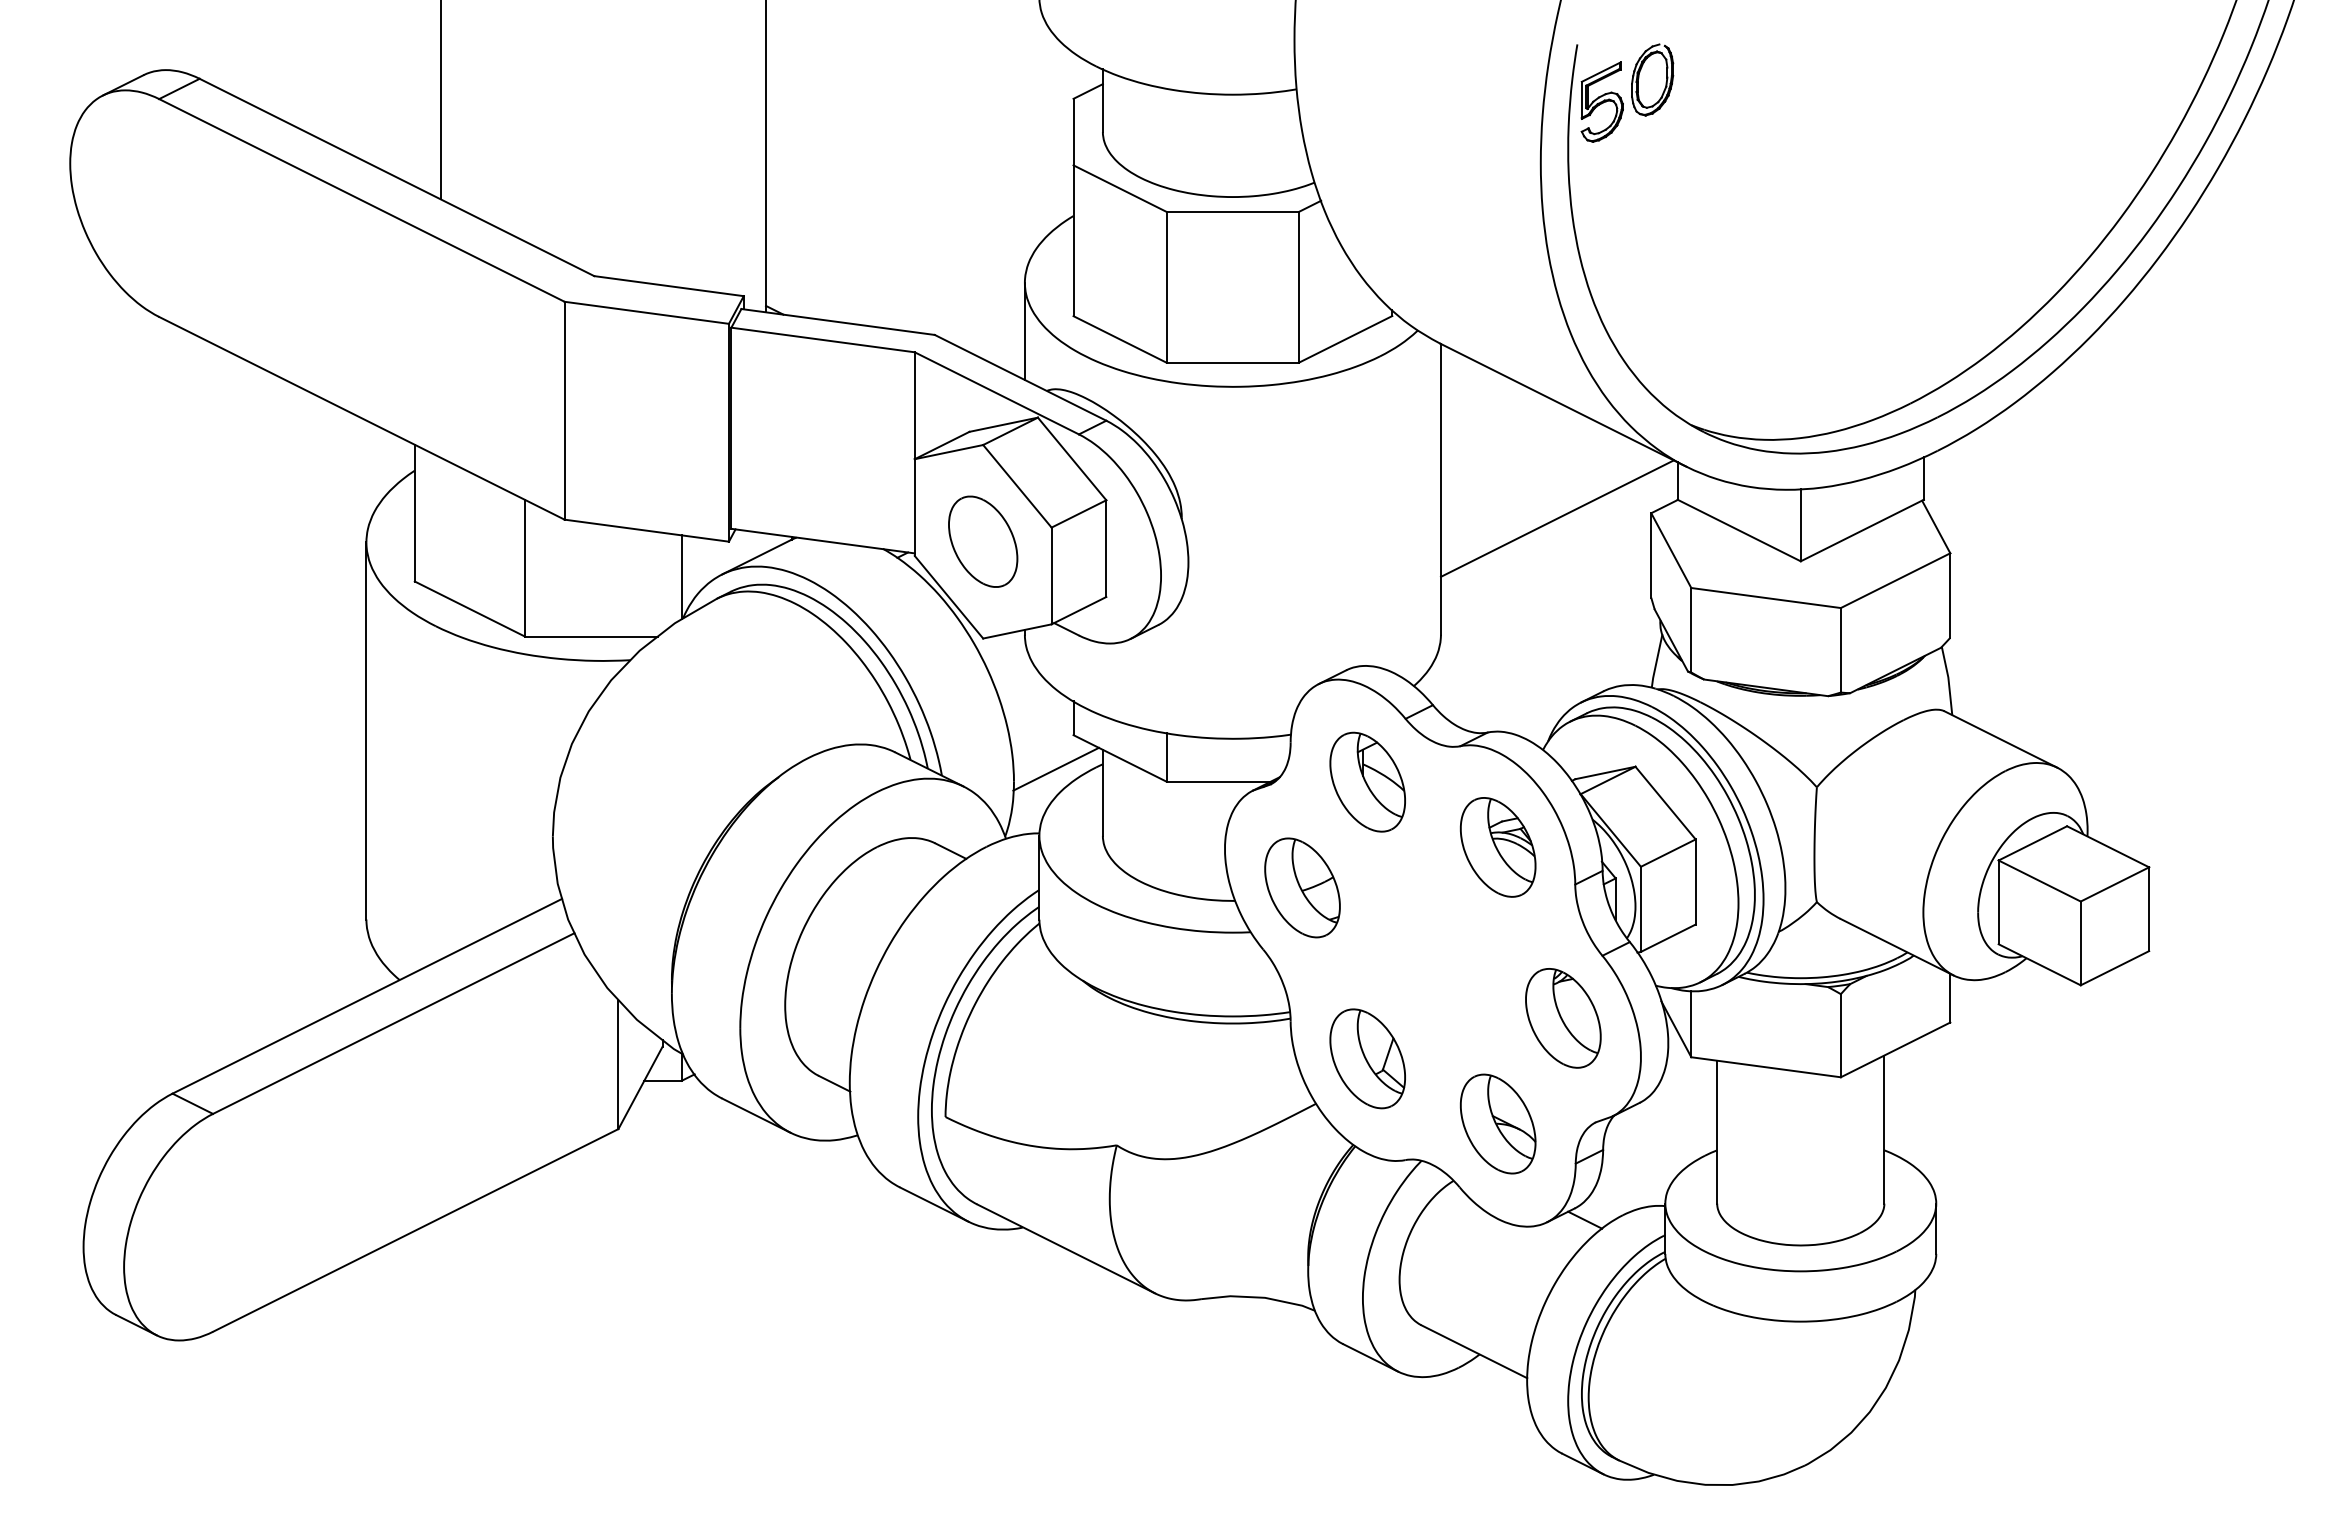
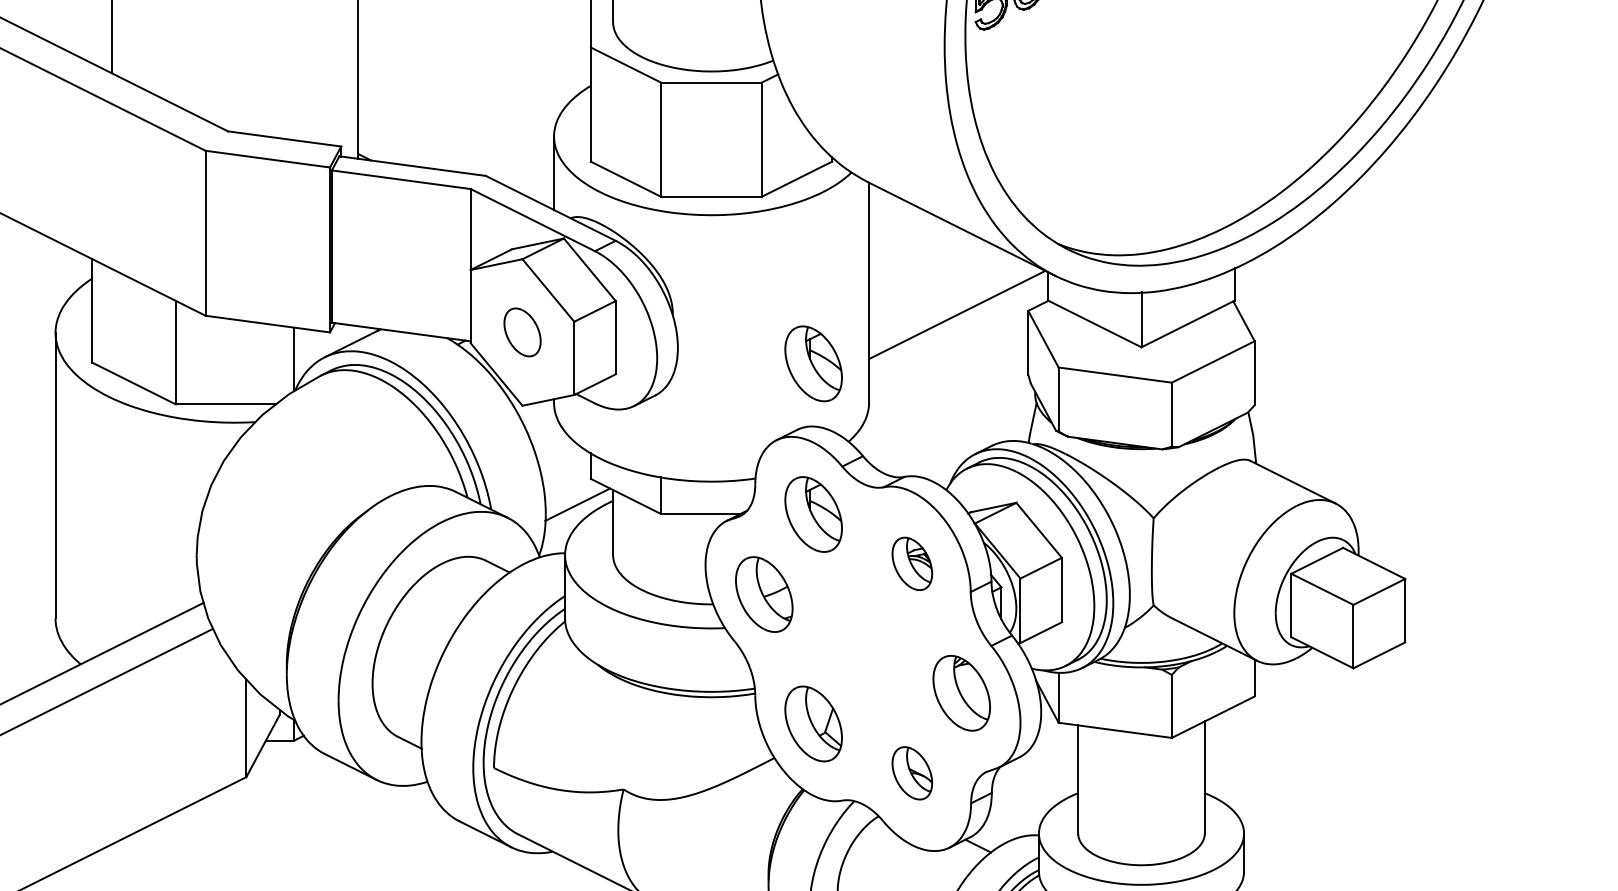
part: (983, 541) -> (522, 332), size x0.7
part: (1367, 582) -> (813, 363), added
part: (1497, 847) -> (911, 563), size x0.7
part: (1497, 1123) -> (911, 772), size x0.7

